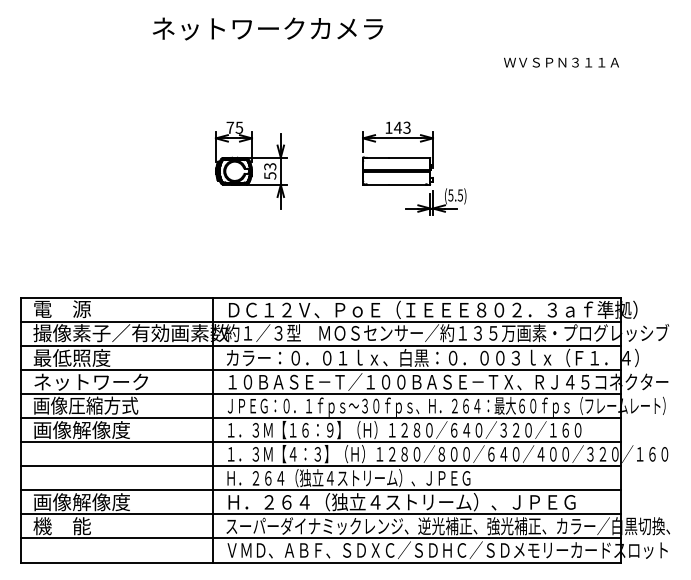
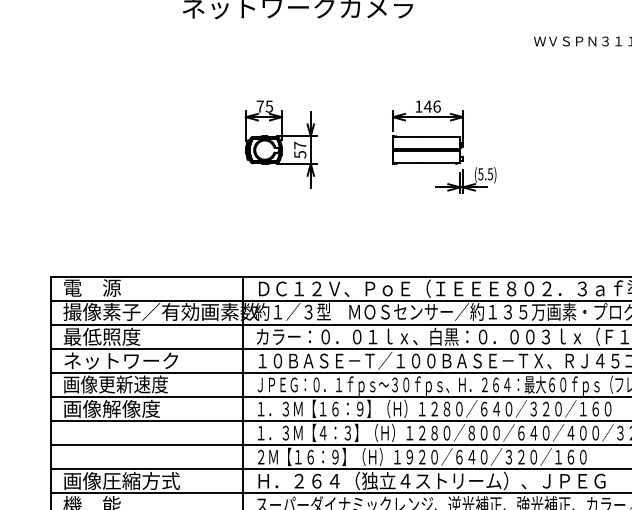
text: (406, 127) -> (436, 106), 143 -> 146
text: (270, 166) -> (300, 145), 53 -> 57
text: (103, 405) -> (133, 384), 画像圧縮方式 -> 画像更新速度
text: (391, 478) -> (421, 457), Ｈ．２６４（独立４ストリーム）、ＪＰＥＧ -> ２Ｍ【１６：９】（Ｈ）１９２０／６４０／３２０／１６０
text: (111, 502) -> (141, 481), 画像解像度 -> 画像圧縮方式

